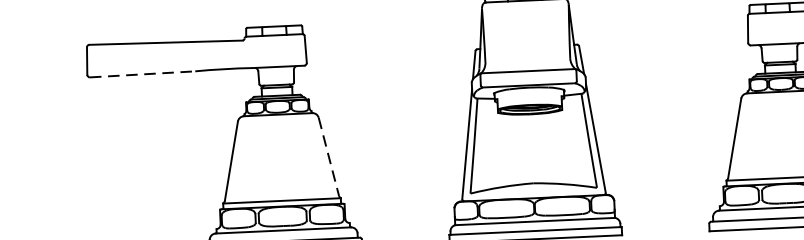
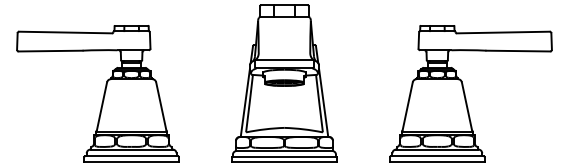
line: (144, 74) -> (51, 51), dashed -> solid
line: (329, 157) -> (161, 106), dashed -> solid

